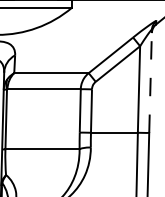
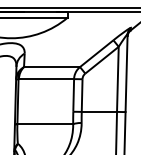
line: (150, 81) -> (126, 73), dashed -> solid

